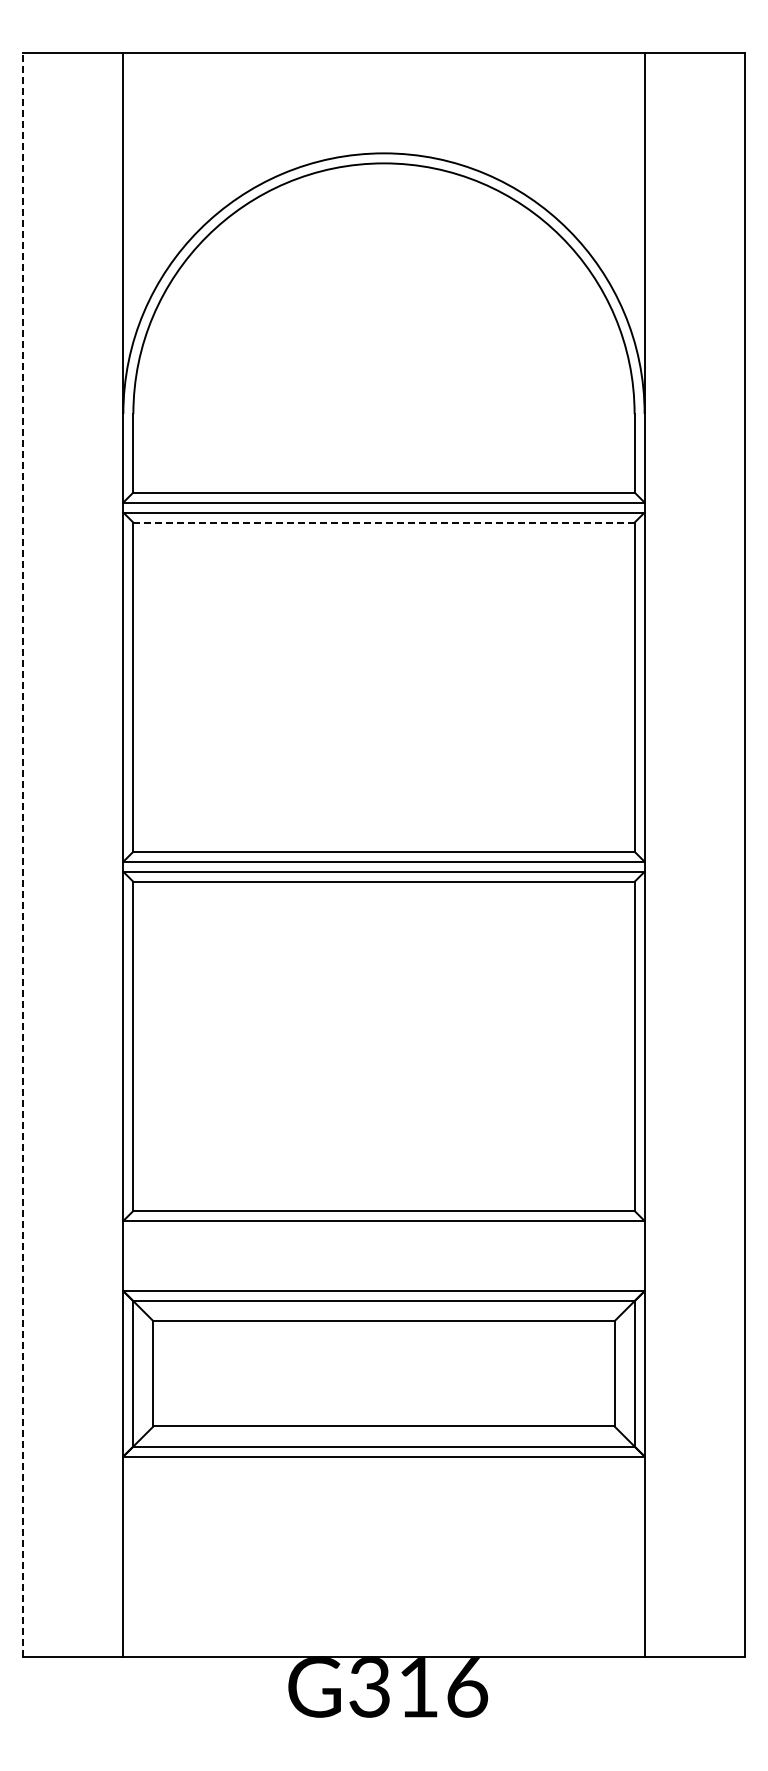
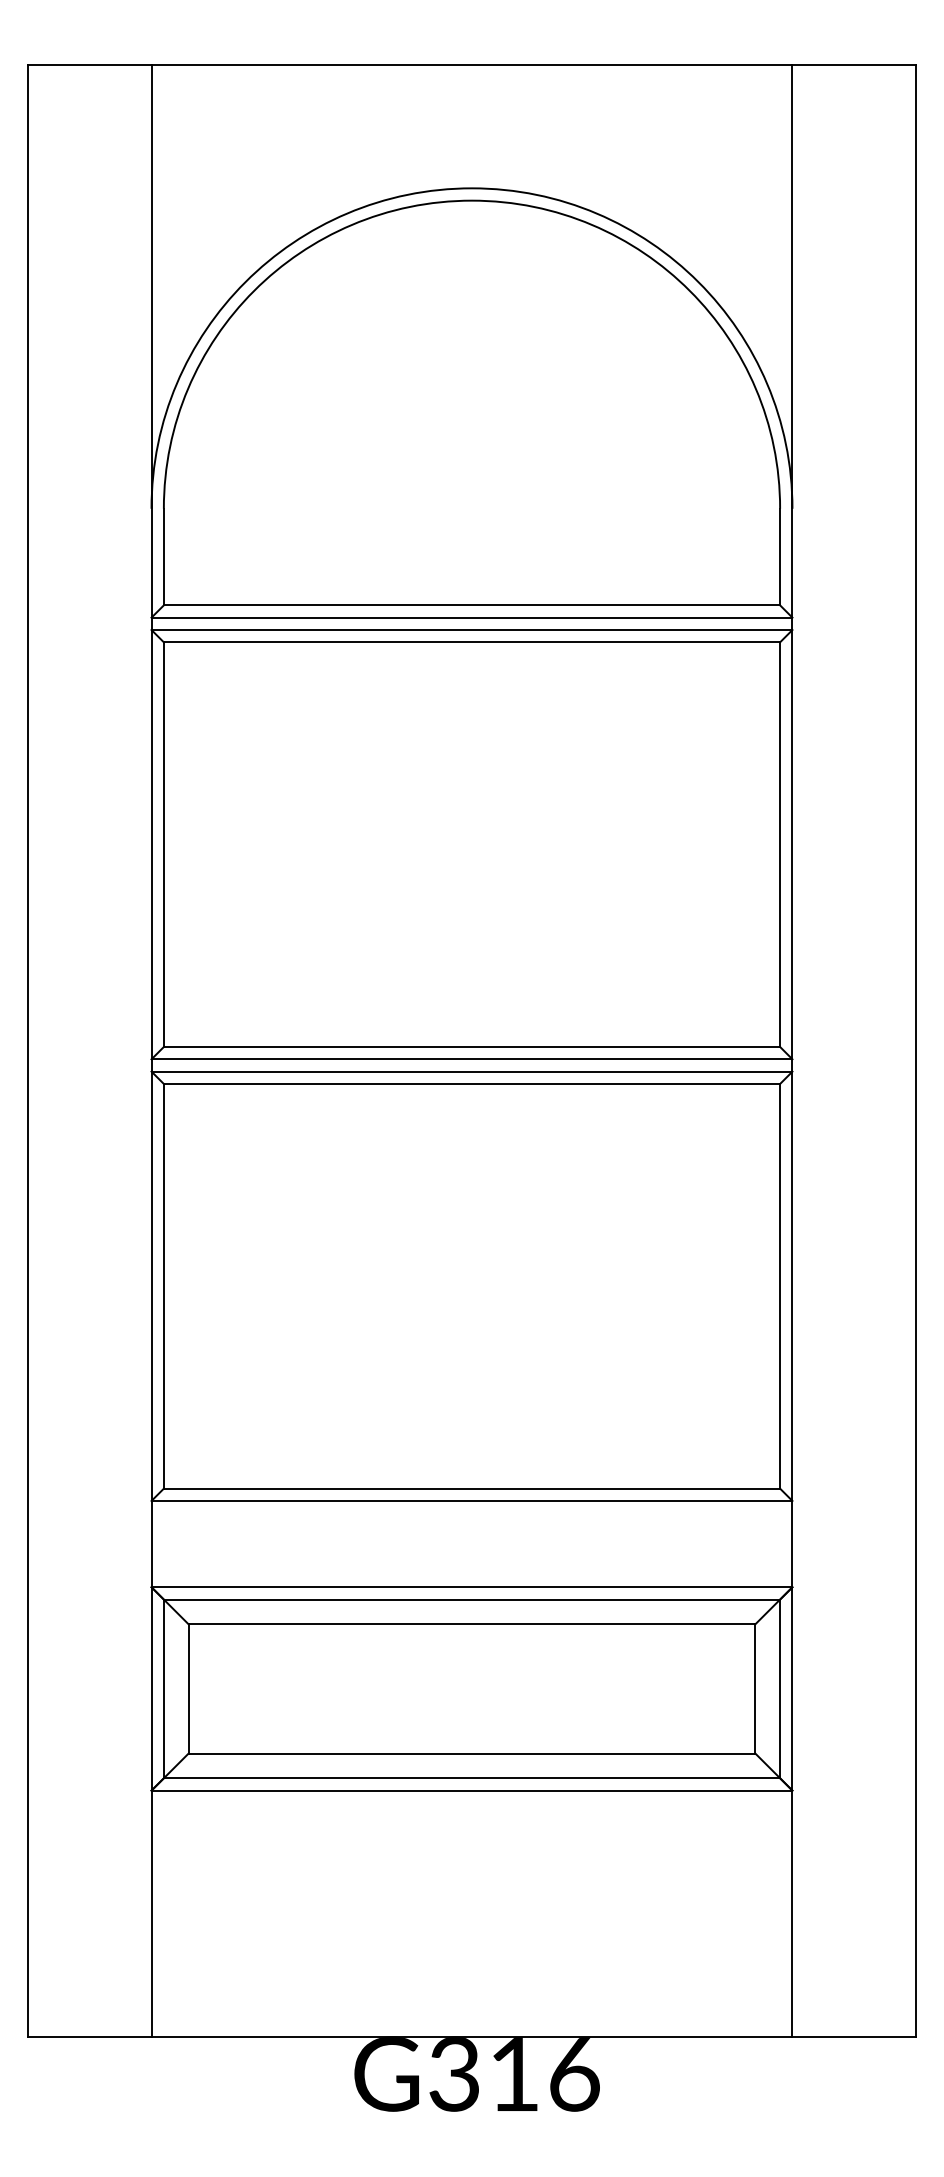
line: (383, 522) -> (471, 642), dashed -> solid
line: (23, 855) -> (28, 1051), dashed -> solid

